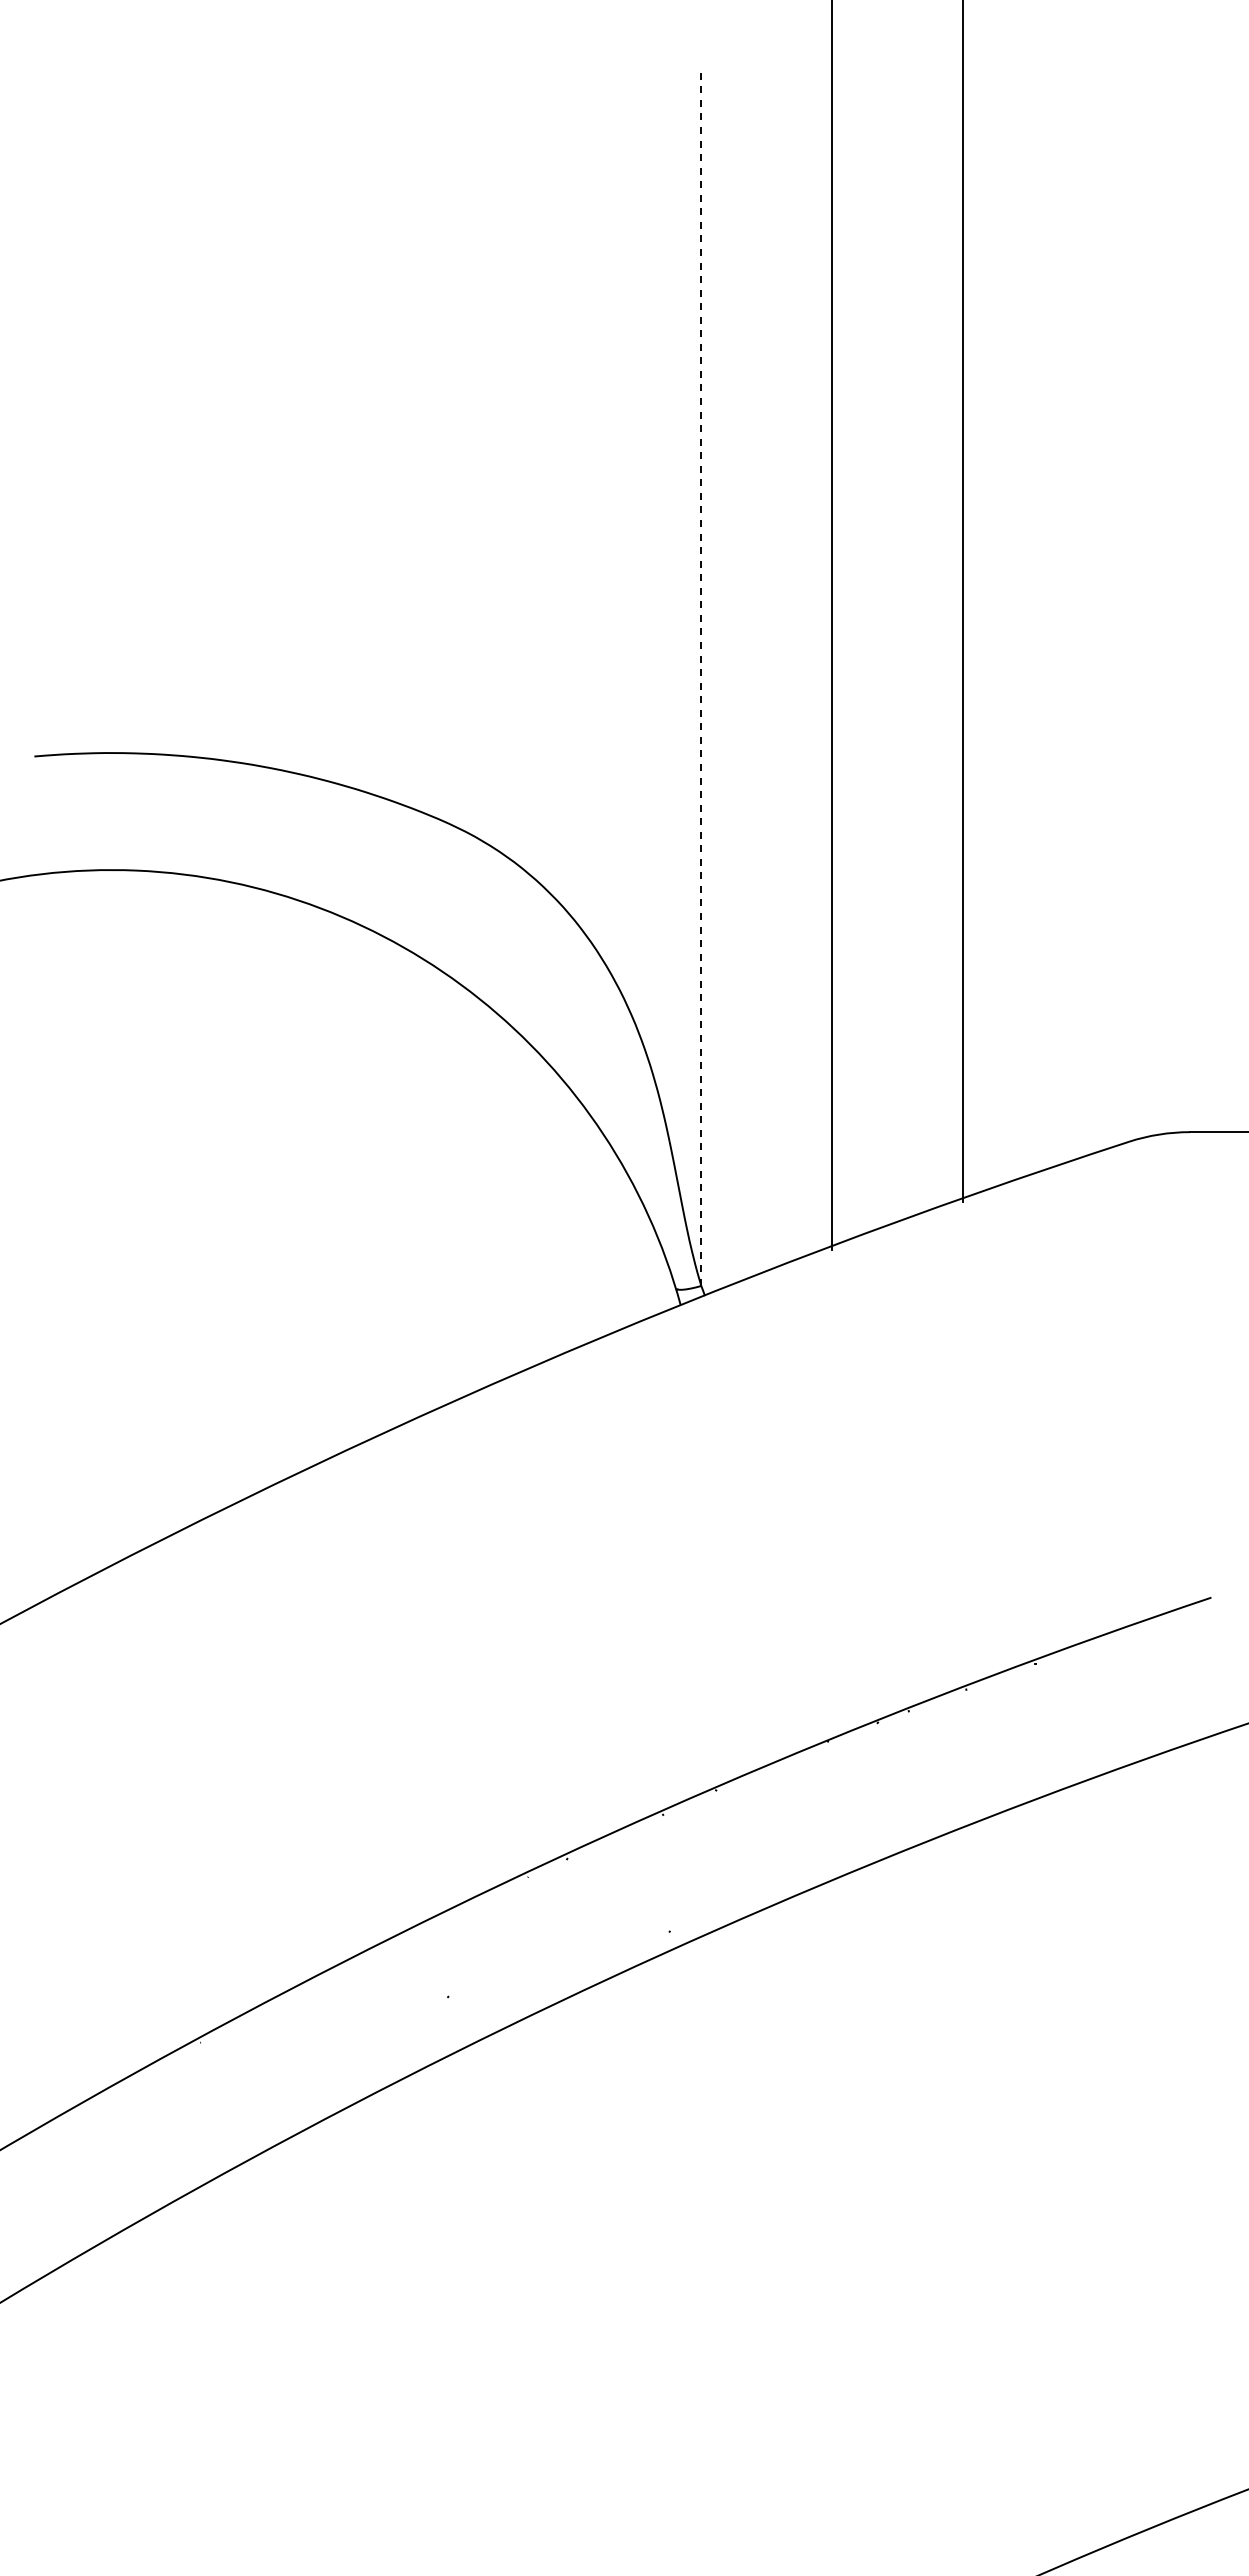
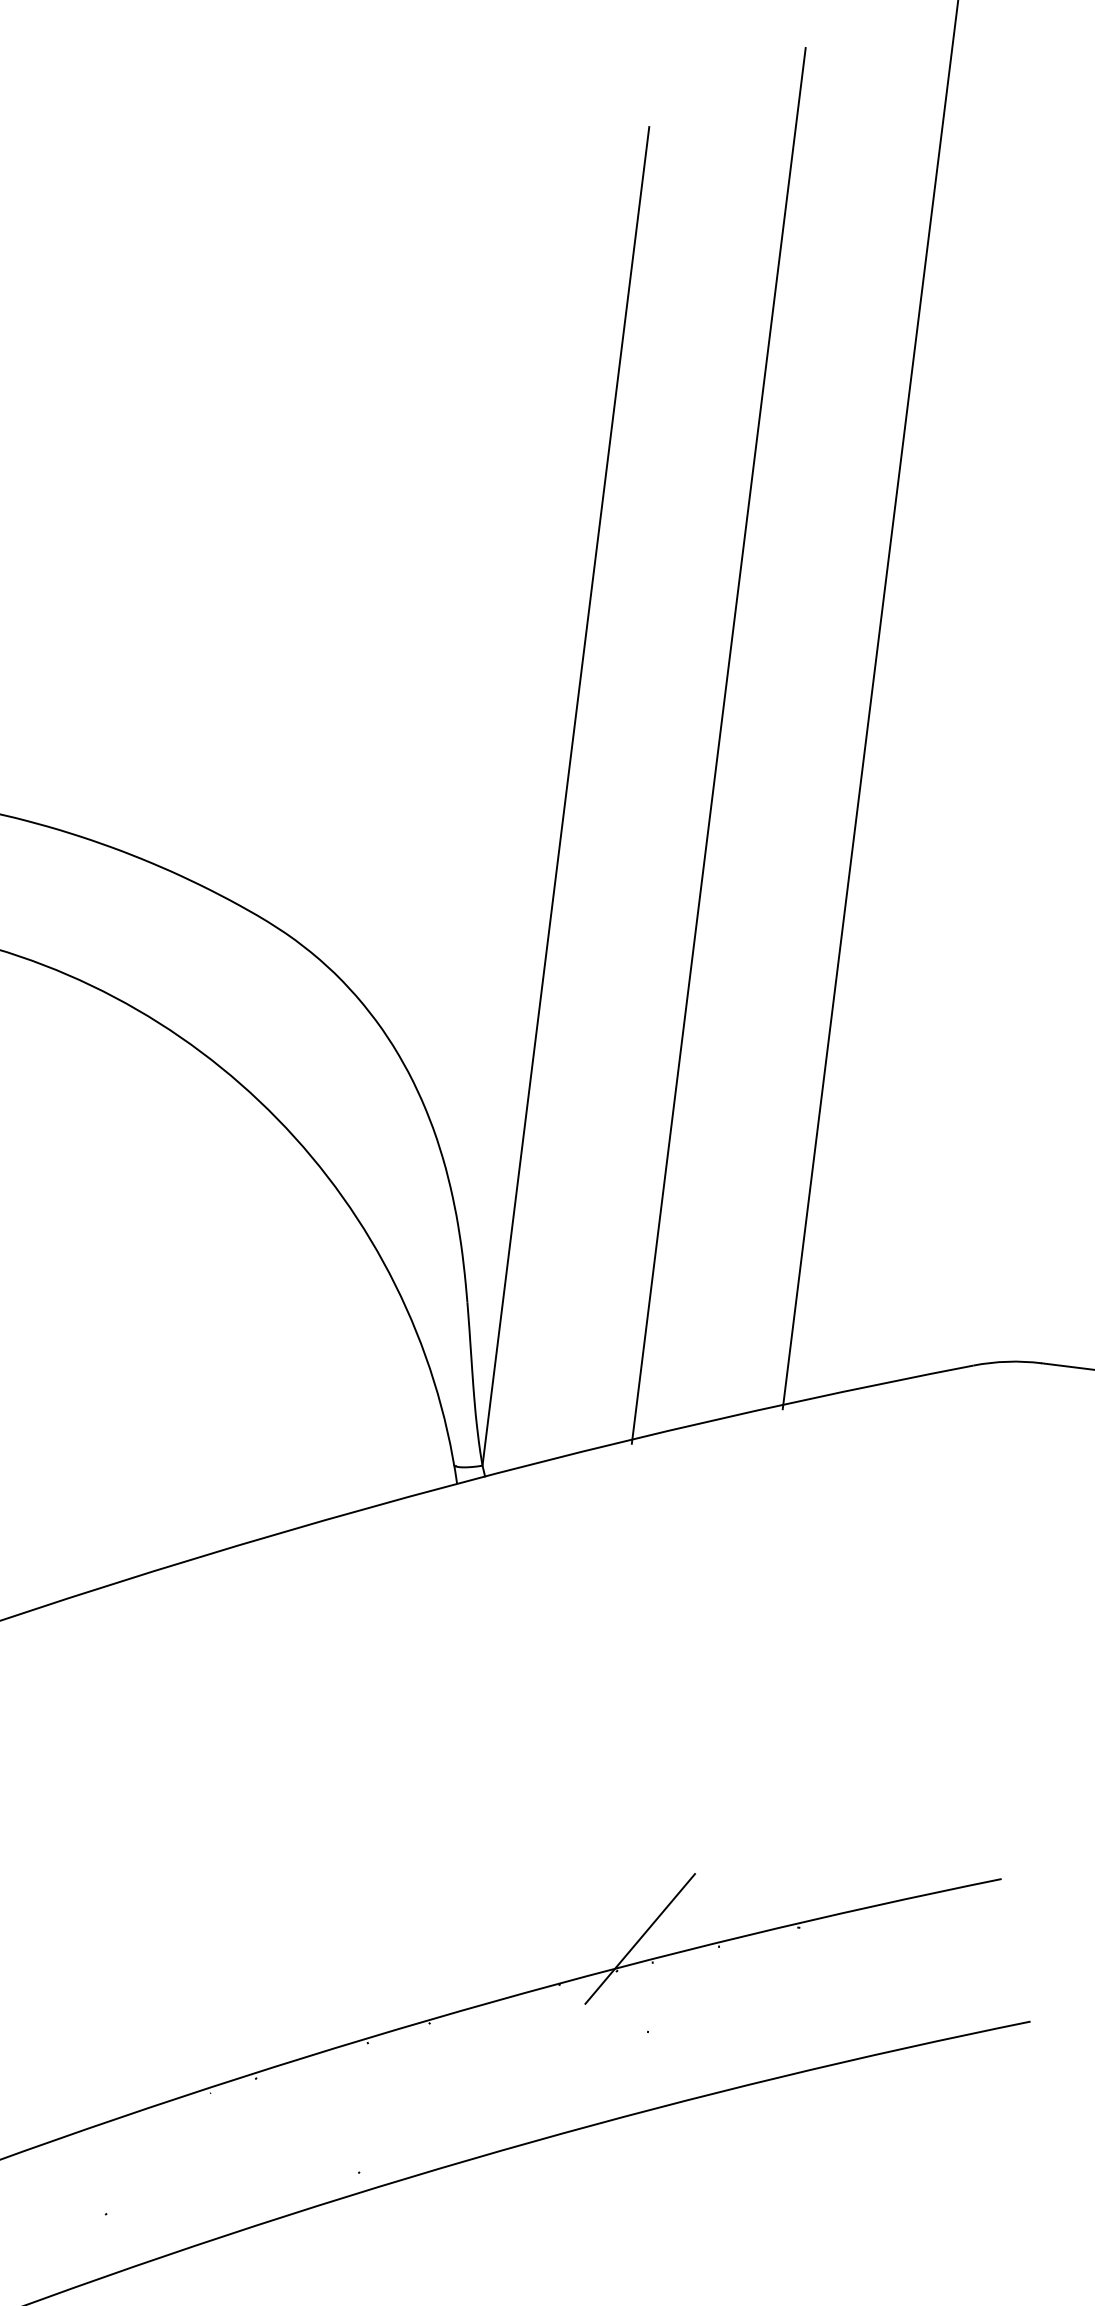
line: (701, 678) -> (566, 796), dashed -> solid
line: (894, 1691) -> (639, 1938), added

